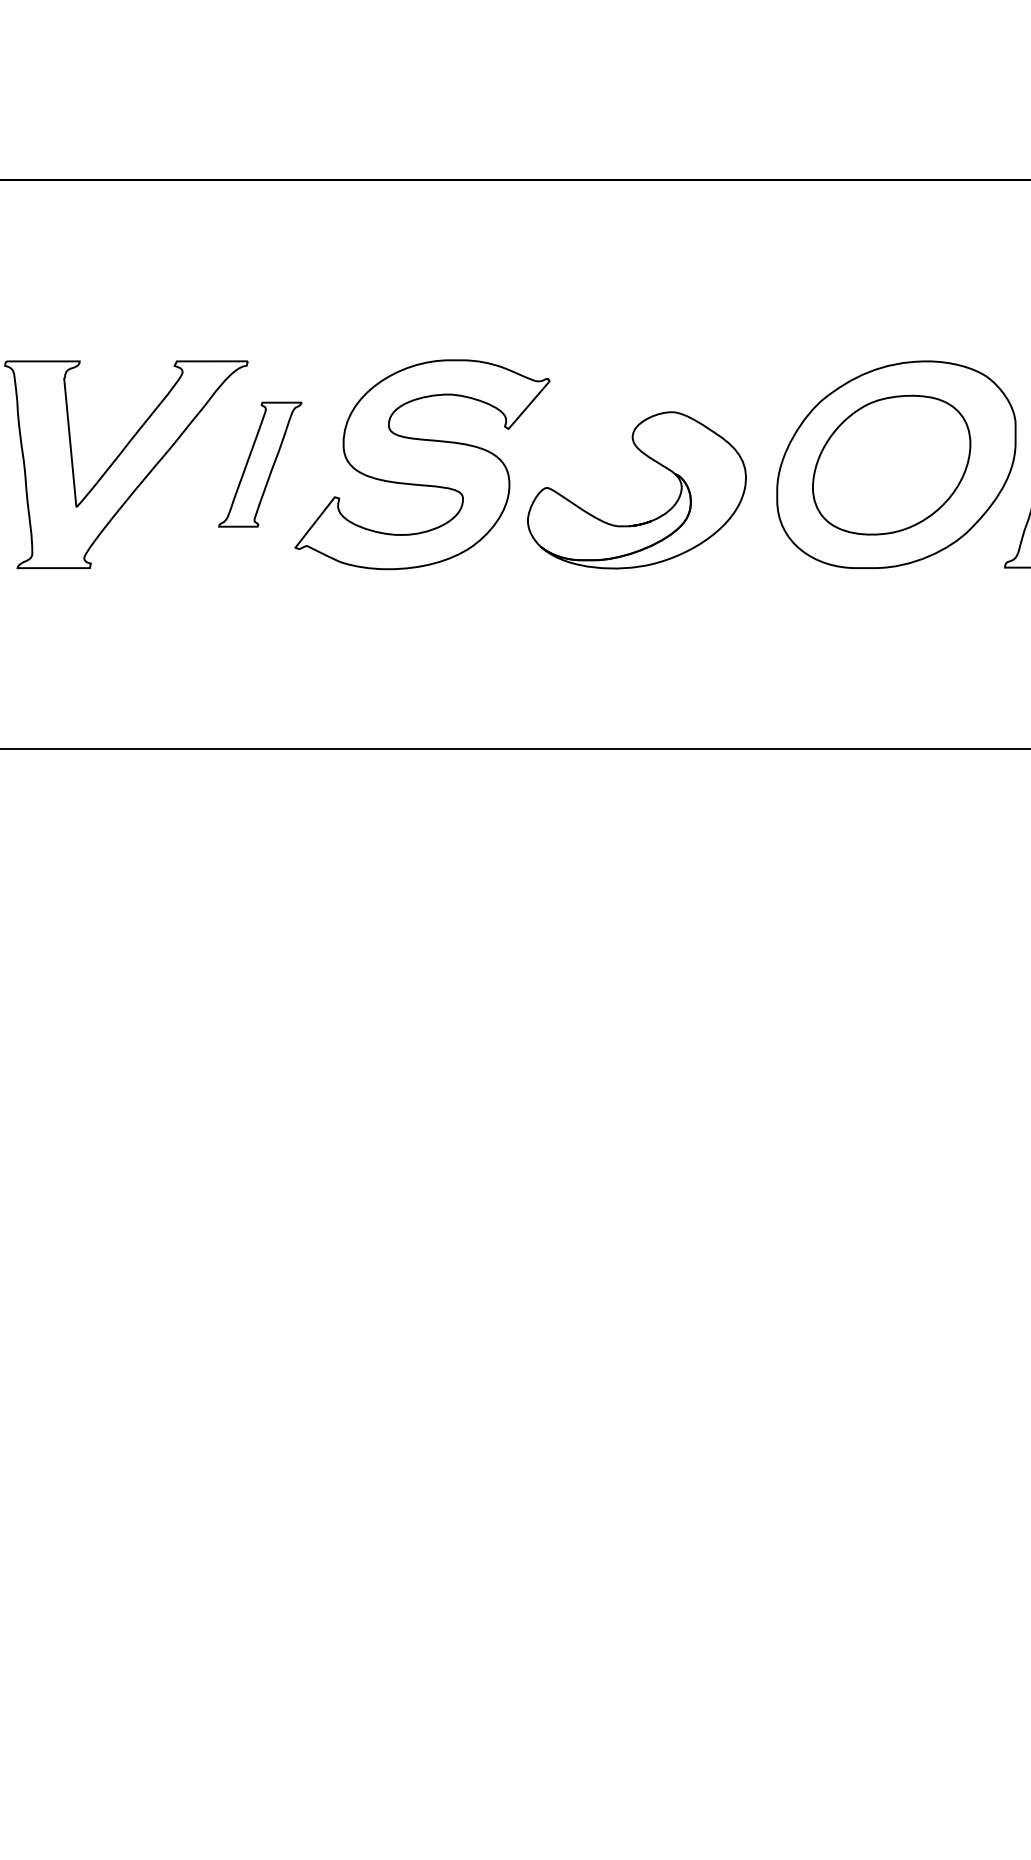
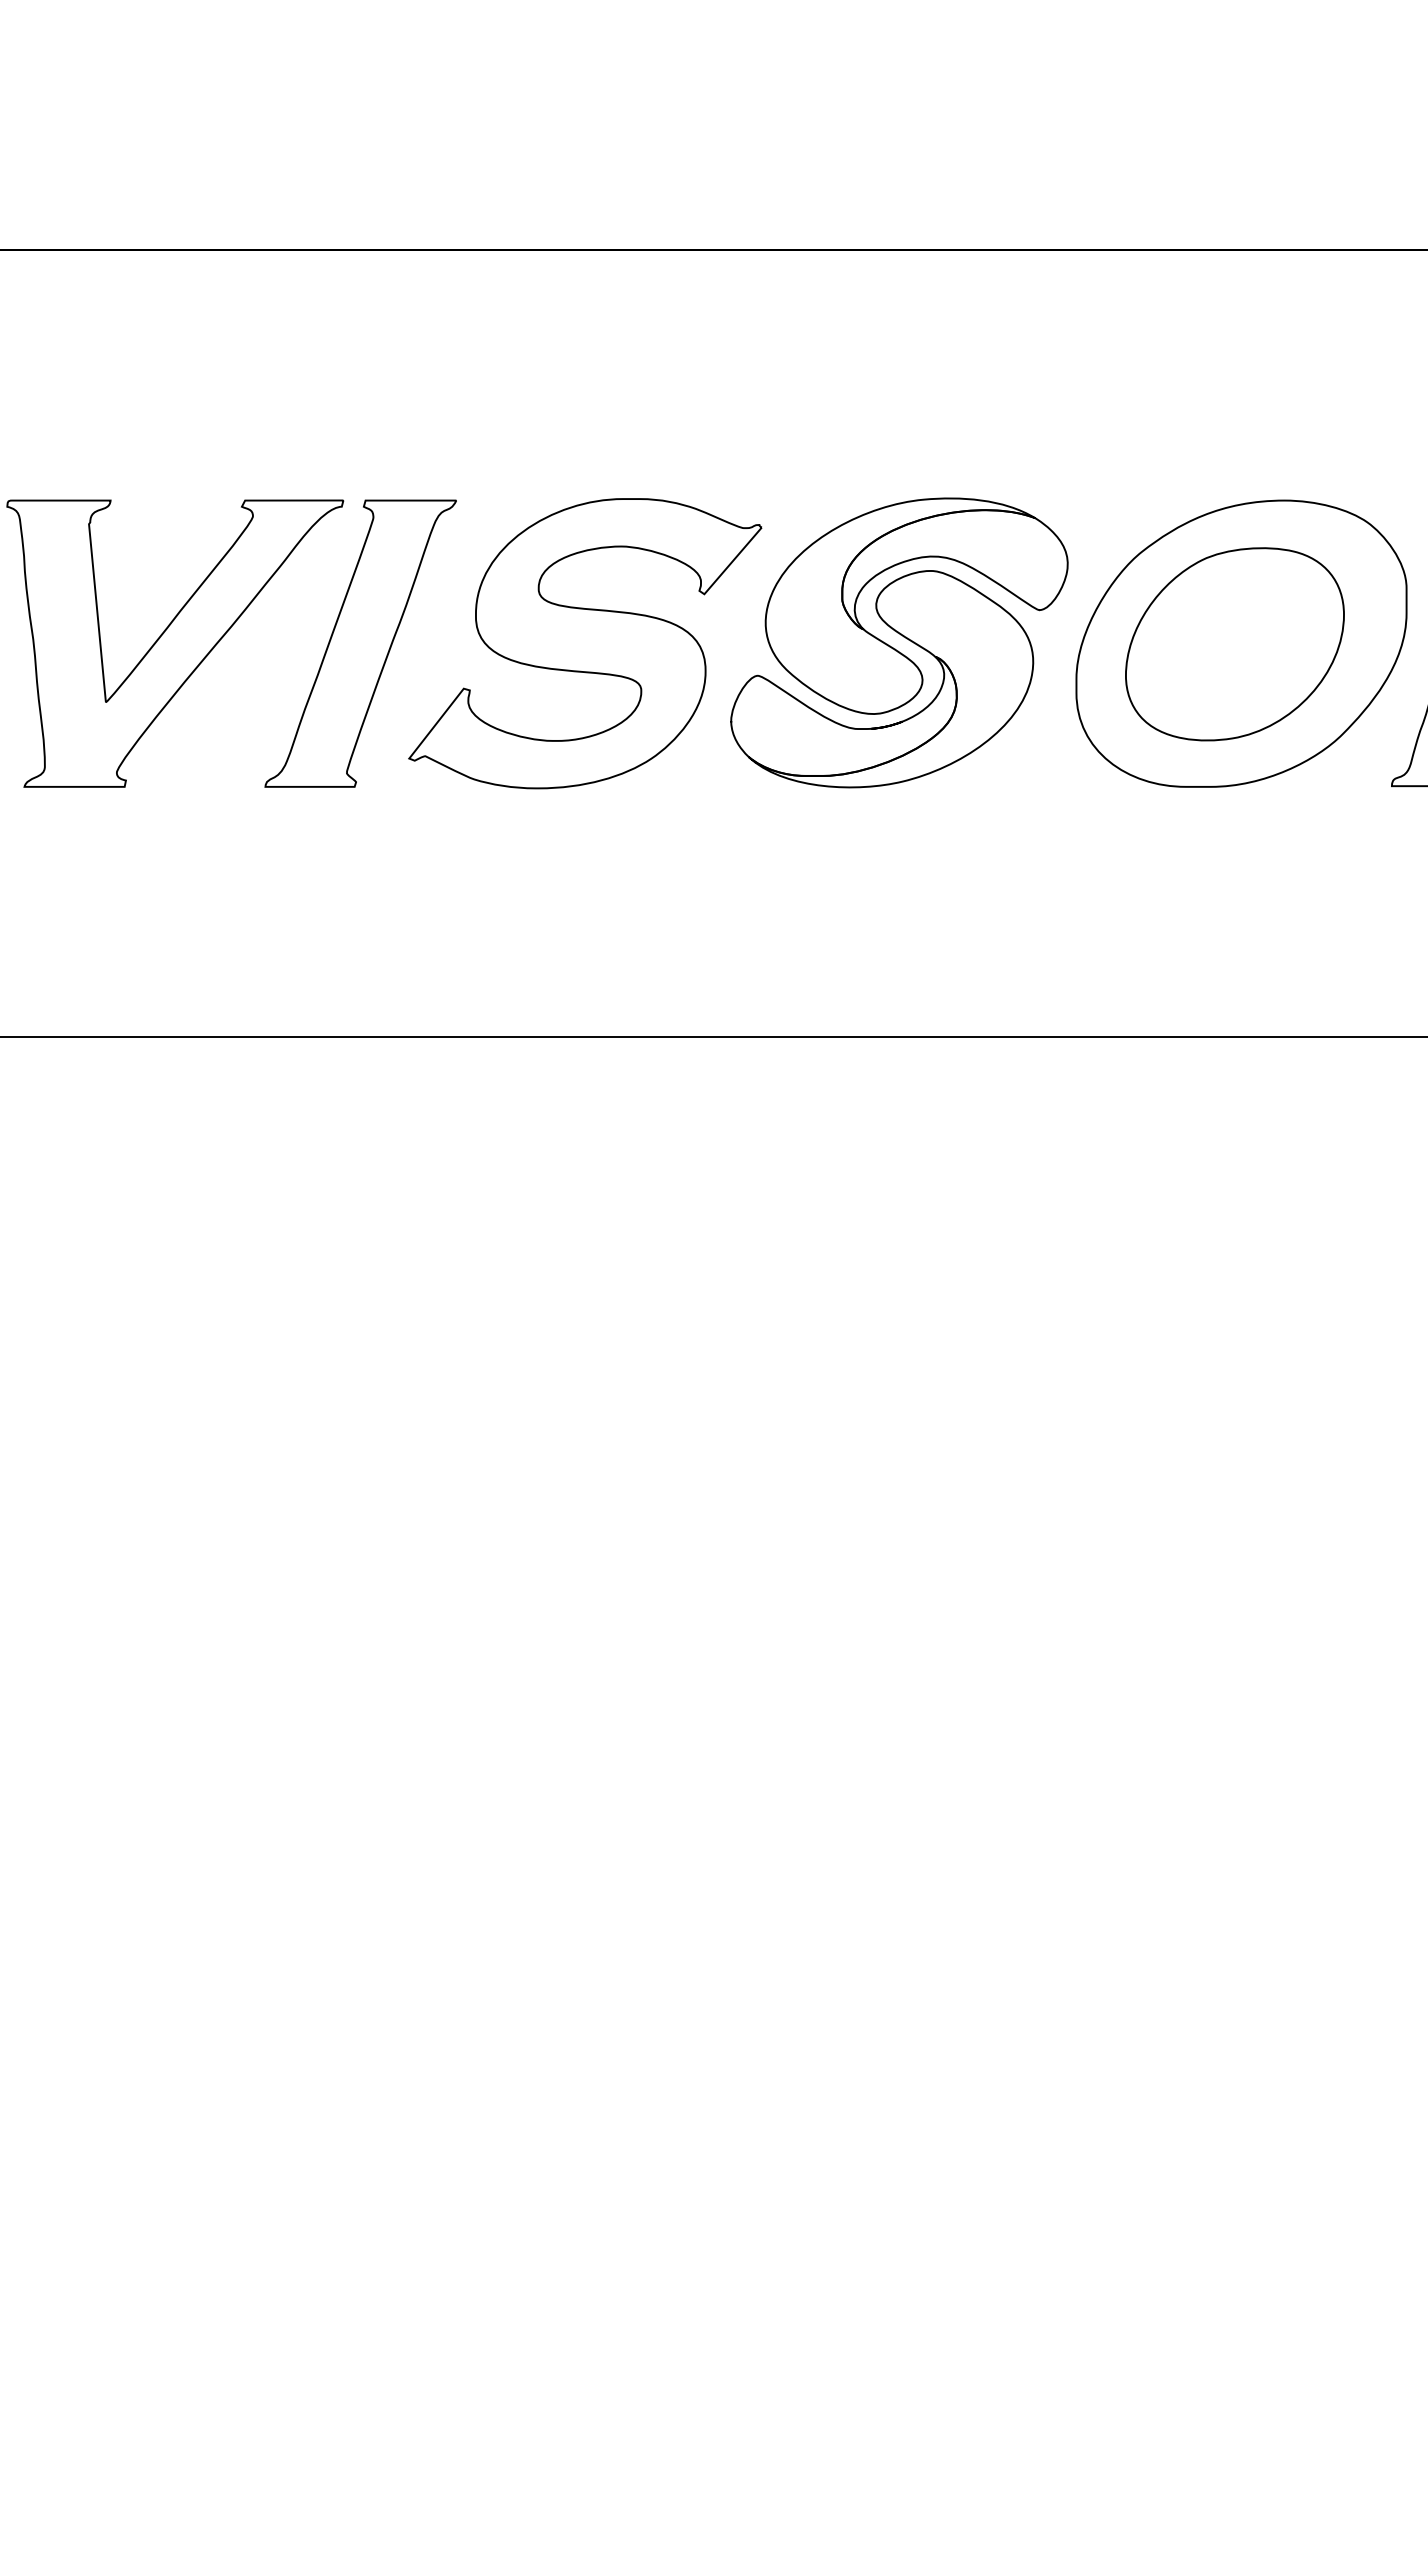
part: (650, 407) -> (900, 564), added
part: (260, 464) -> (360, 643), size x1.67

